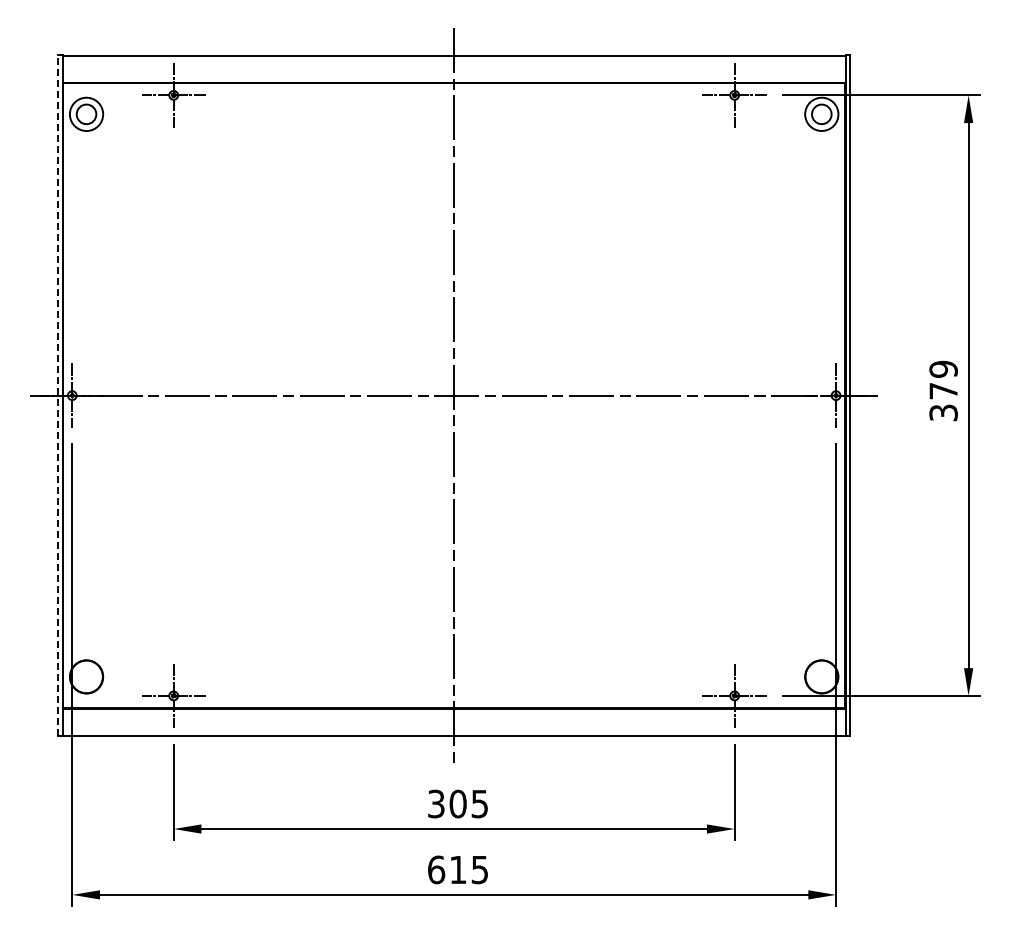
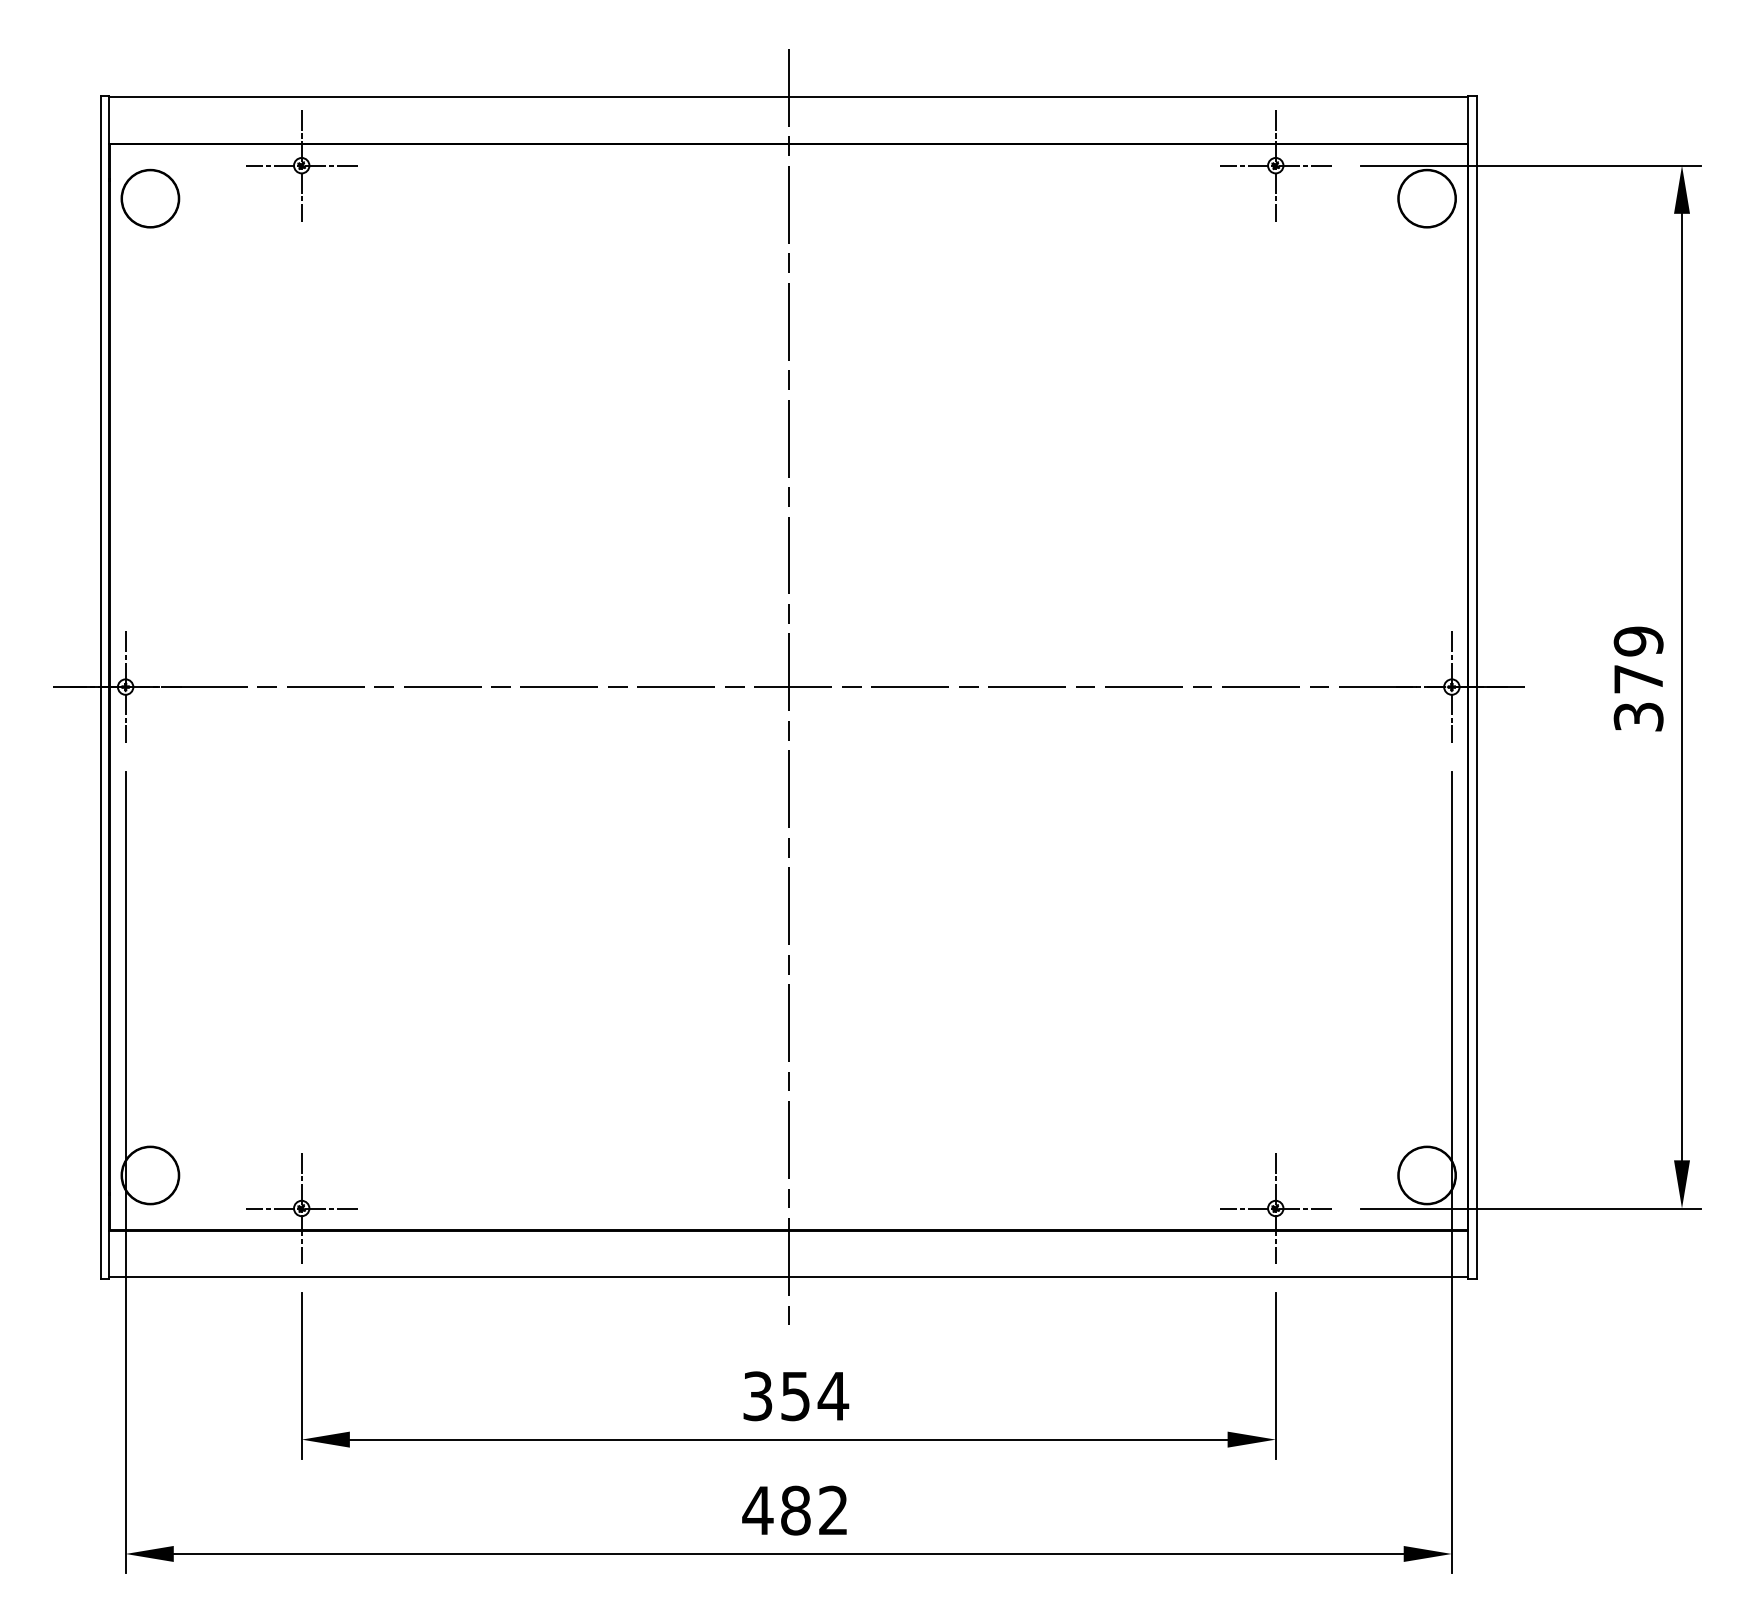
circle: (86, 114) -> (150, 198), size x1.67
circle: (821, 114) -> (1426, 198), size x1.67
line: (58, 395) -> (101, 686), dashed -> solid
text: (468, 803) -> (813, 1395), 305 -> 354
text: (457, 869) -> (794, 1509), 615 -> 482

